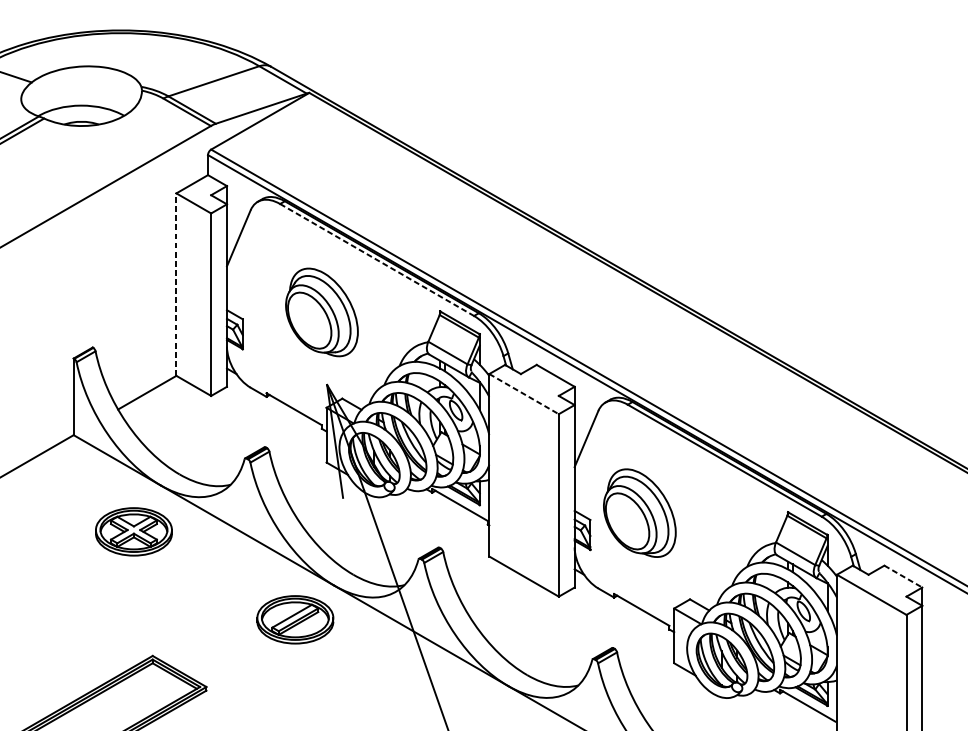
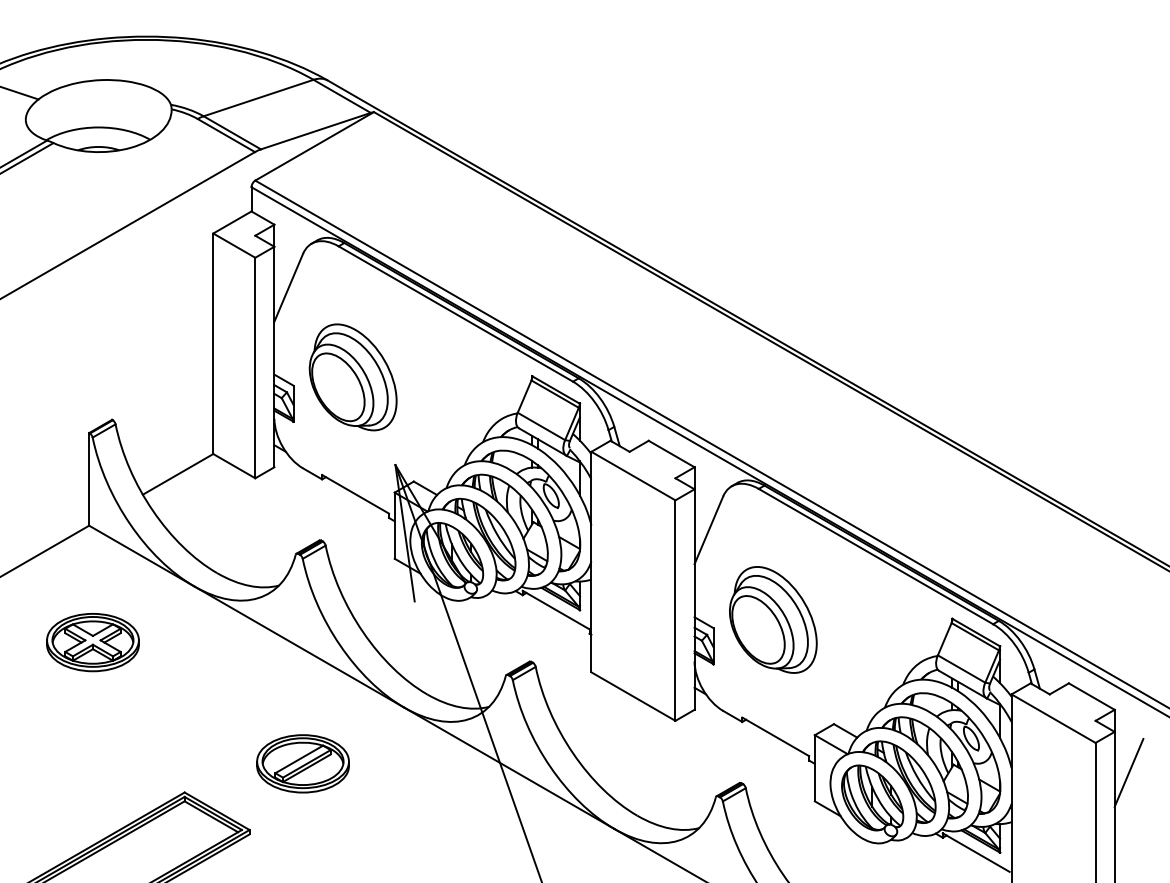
line: (377, 260) -> (456, 314), dashed -> solid
line: (176, 284) -> (213, 343), dashed -> solid
part: (321, 312) -> (352, 377), moved
line: (524, 394) -> (633, 476), dashed -> solid
part: (133, 531) -> (92, 642), moved
line: (903, 576) -> (1092, 696), dashed -> solid
part: (294, 619) -> (302, 763), moved
line: (933, 639) -> (1128, 772), added

